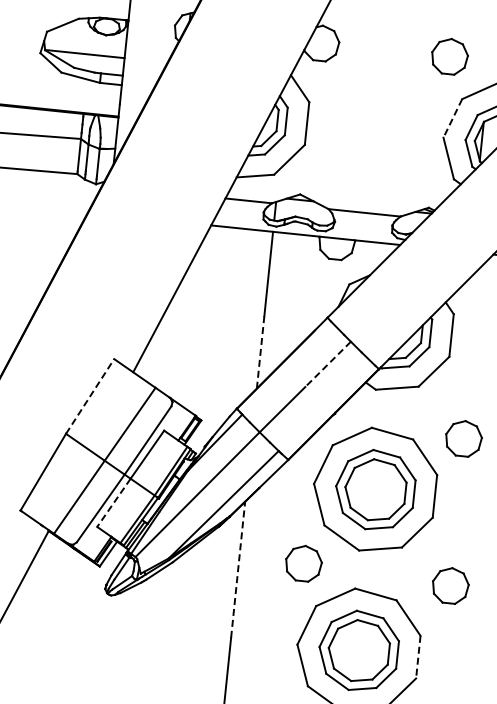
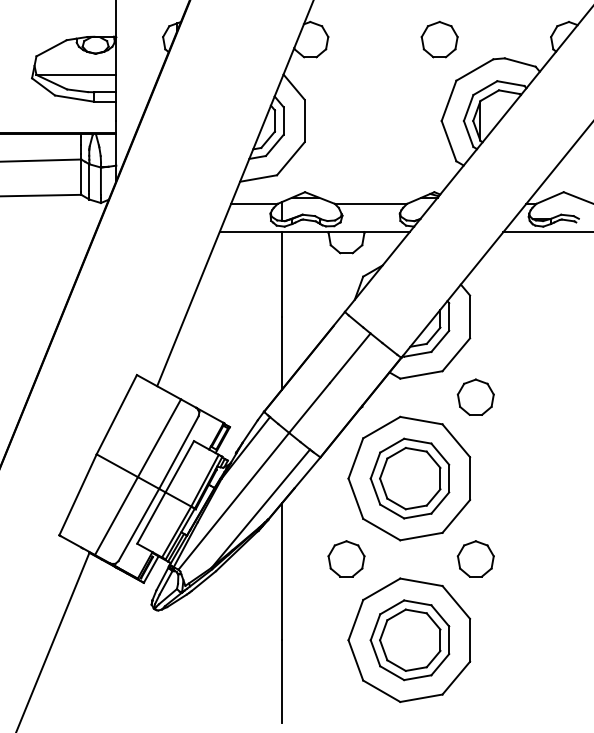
line: (452, 119) -> (448, 101), dashed -> solid
line: (260, 351) -> (281, 352), dashed -> solid
line: (327, 364) -> (349, 358), dashed -> solid
line: (90, 396) -> (117, 414), dashed -> solid
part: (463, 437) -> (475, 396), moved
line: (113, 503) -> (151, 518), dashed -> solid
line: (237, 569) -> (281, 571), dashed -> solid
part: (450, 585) -> (475, 558), moved
line: (418, 657) -> (470, 640), dashed -> solid

